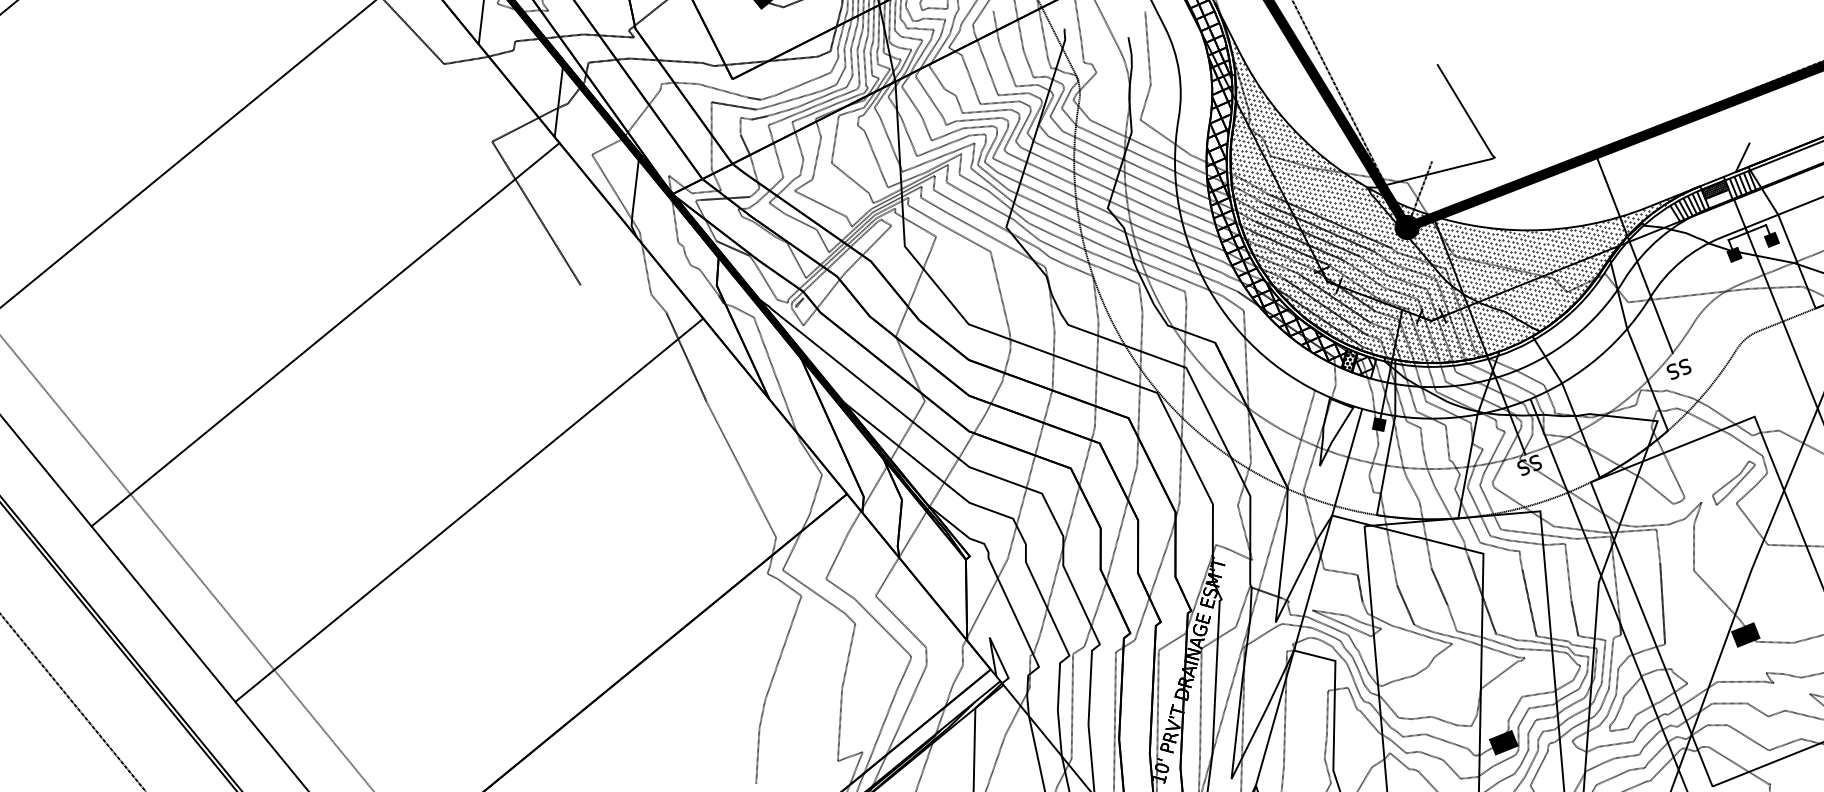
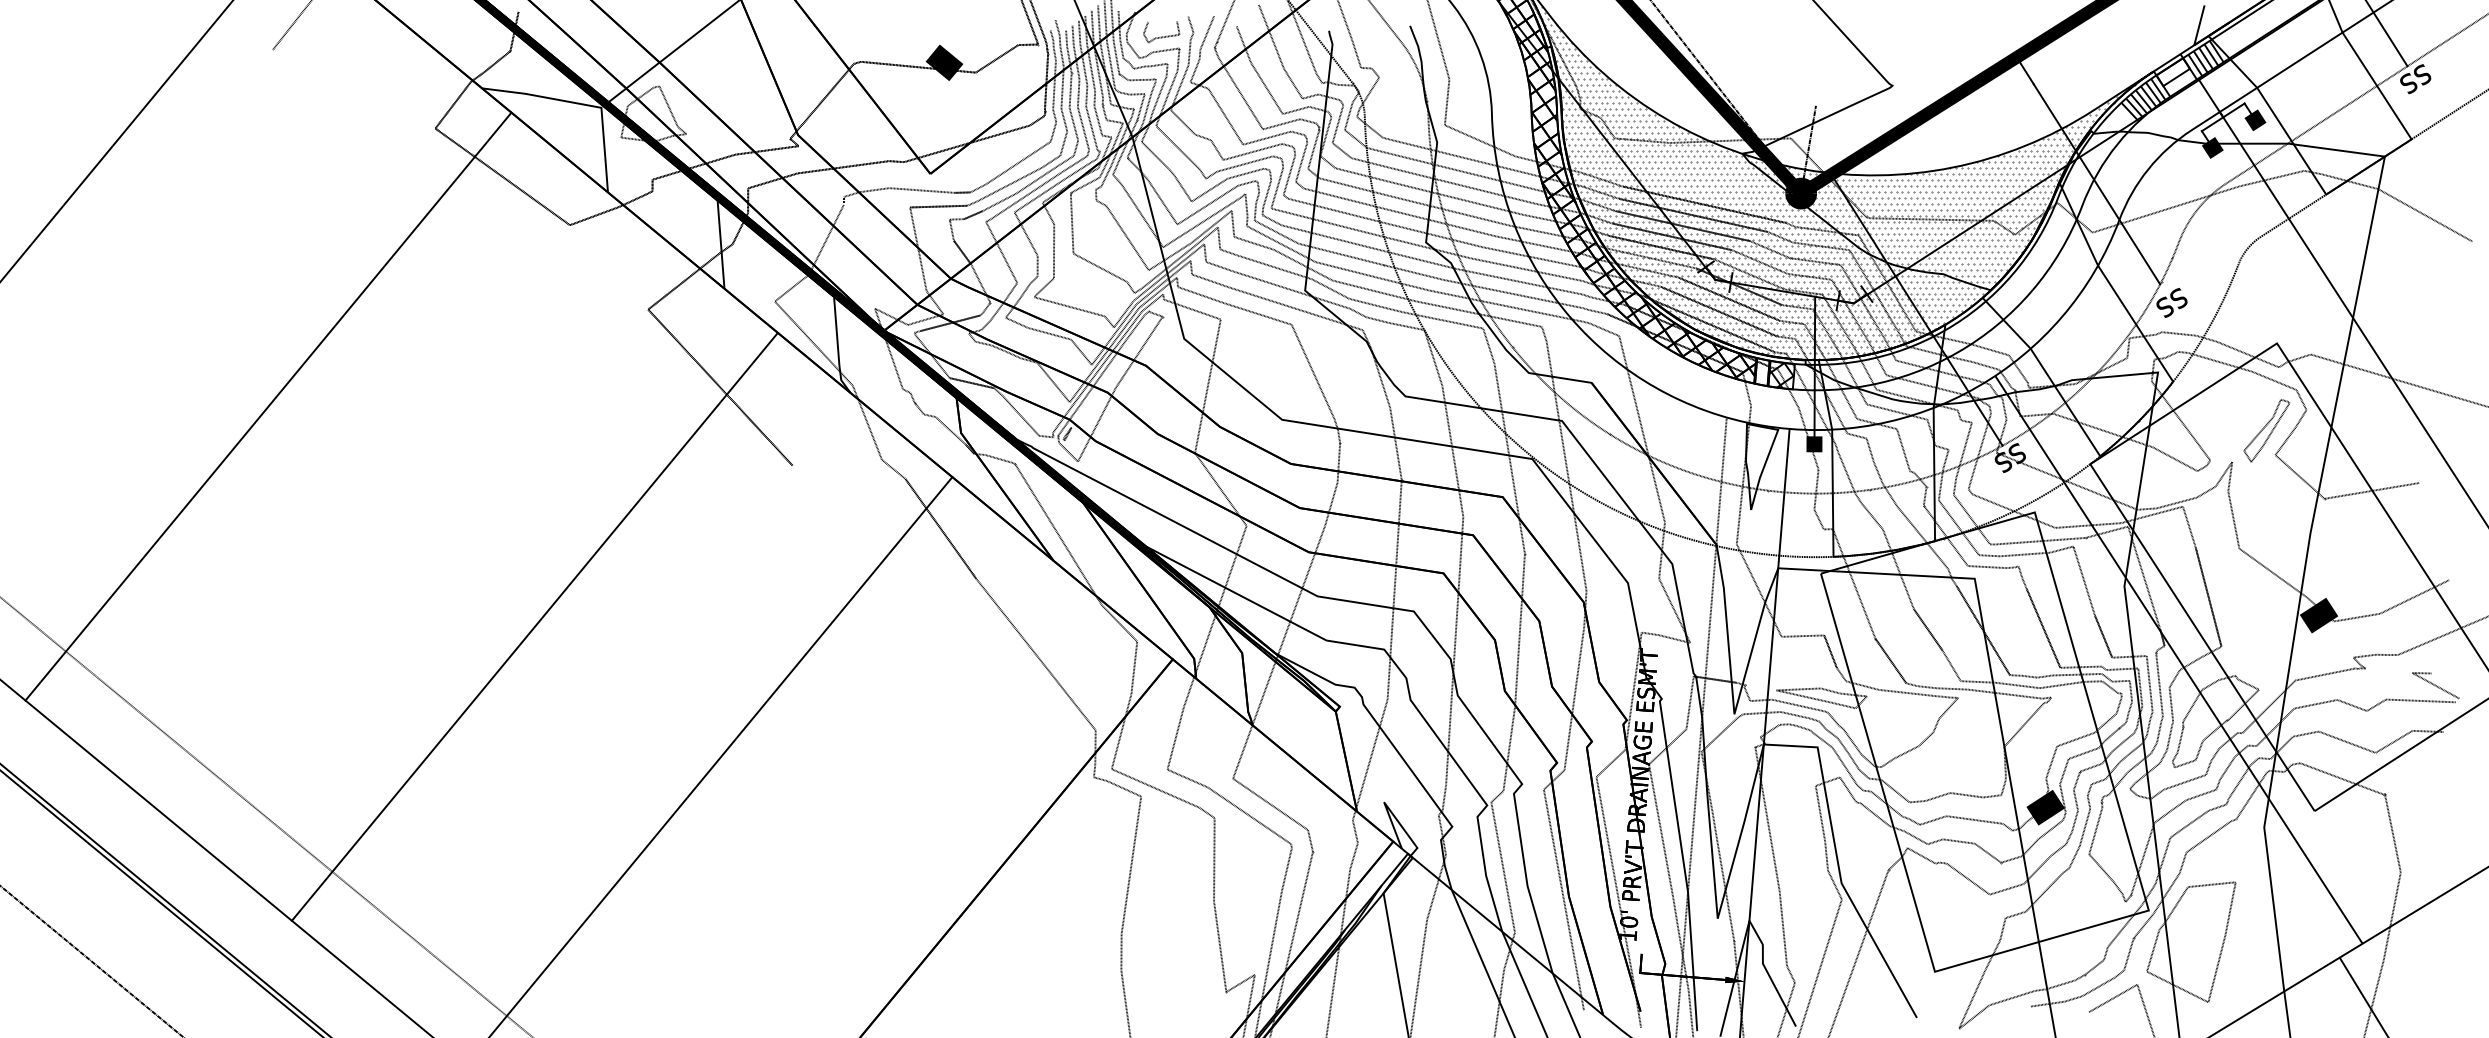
hatch: (1714, 189) -> (2172, 71), removed
hatch: (1437, 225) -> (1837, 183), removed
line: (325, 334) -> (534, 626), moved
hatch: (1349, 360) -> (1762, 372), removed

